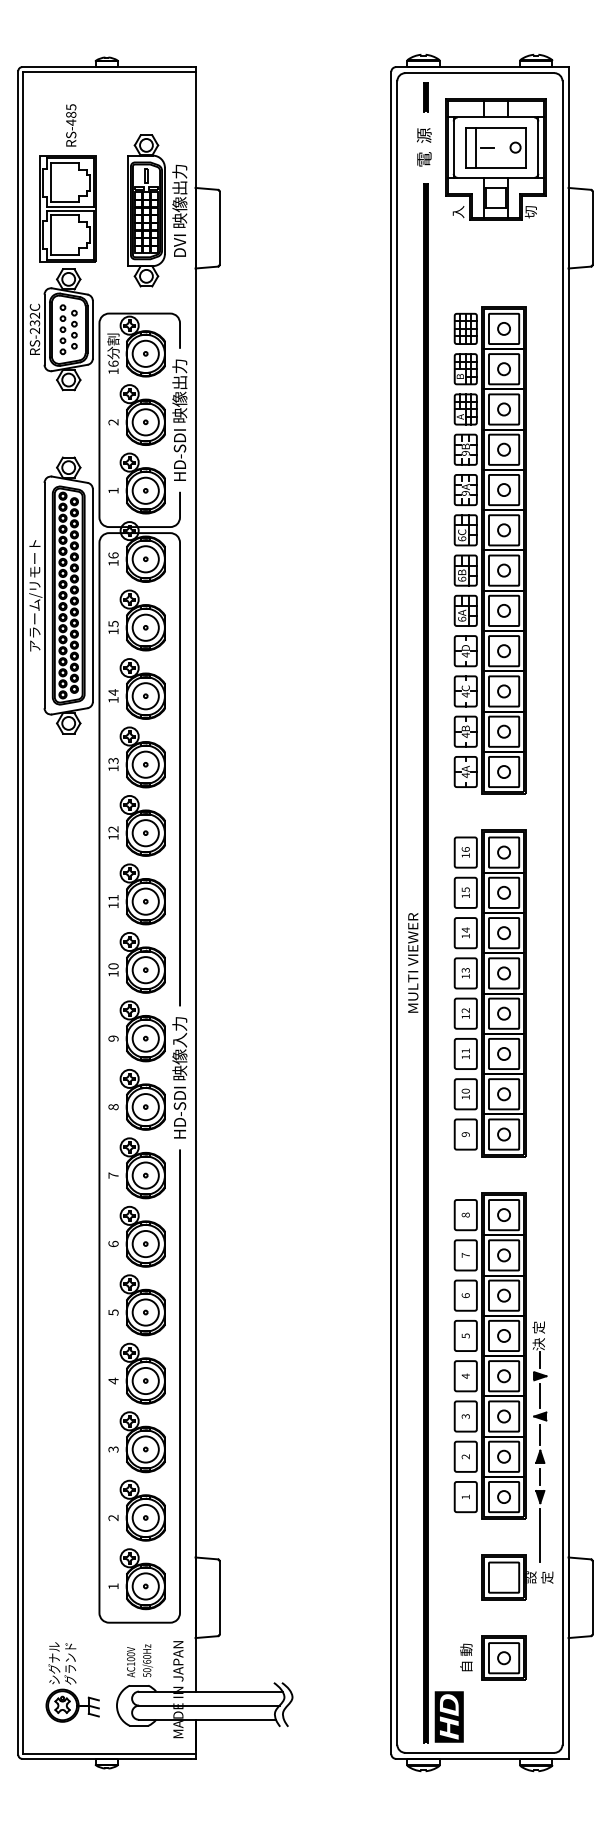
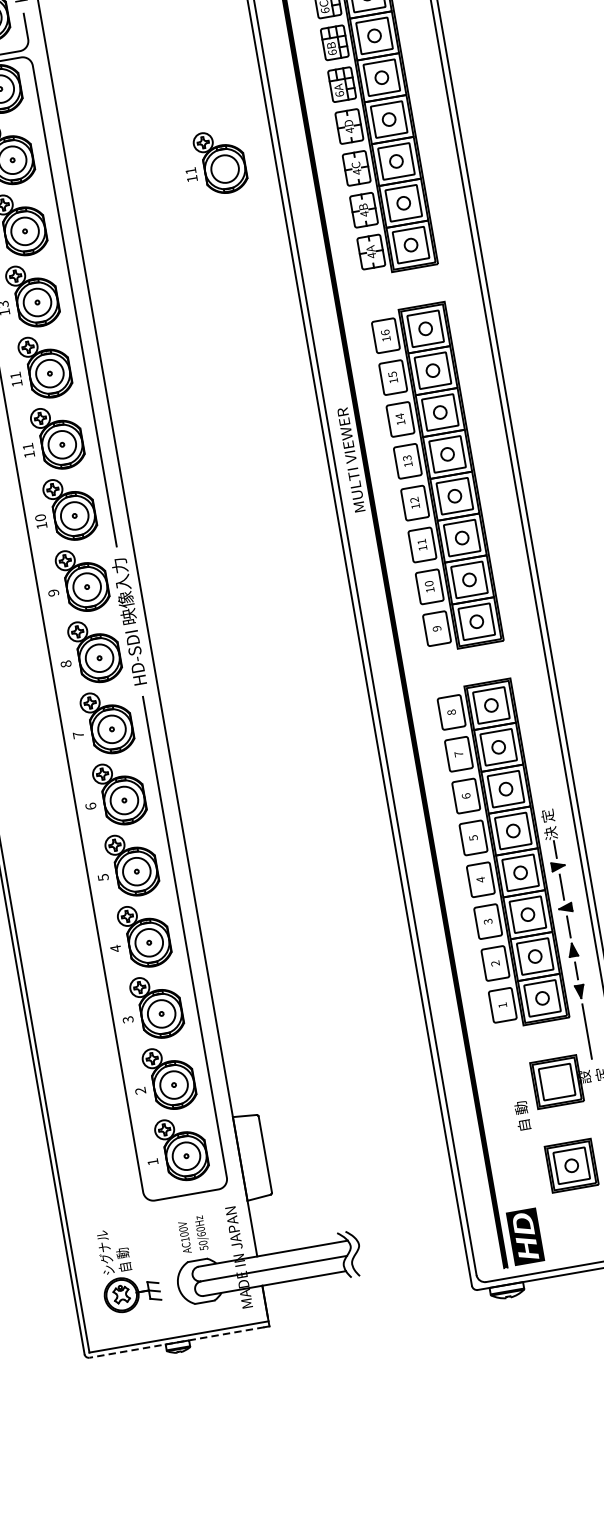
part: (333, 663) -> (214, 163), added
text: (113, 829) -> (15, 375), 12 -> 11
text: (466, 1657) -> (522, 1115), moved
text: (70, 1663) -> (122, 1249), グランド -> 自 動
line: (106, 1758) -> (176, 1342), solid -> dashed

